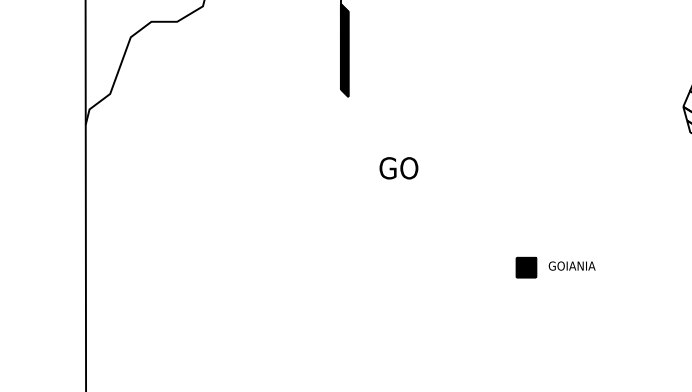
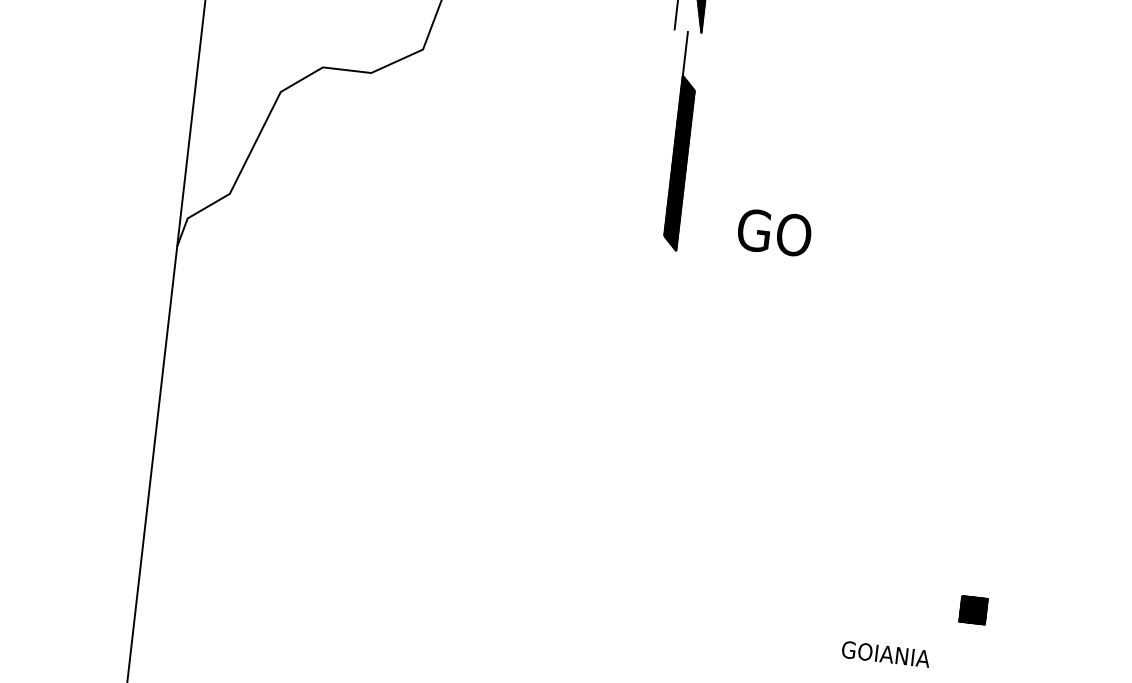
text: (398, 168) -> (773, 233), moved
text: (571, 265) -> (884, 653), moved
part: (526, 267) -> (973, 610), size x0.7

